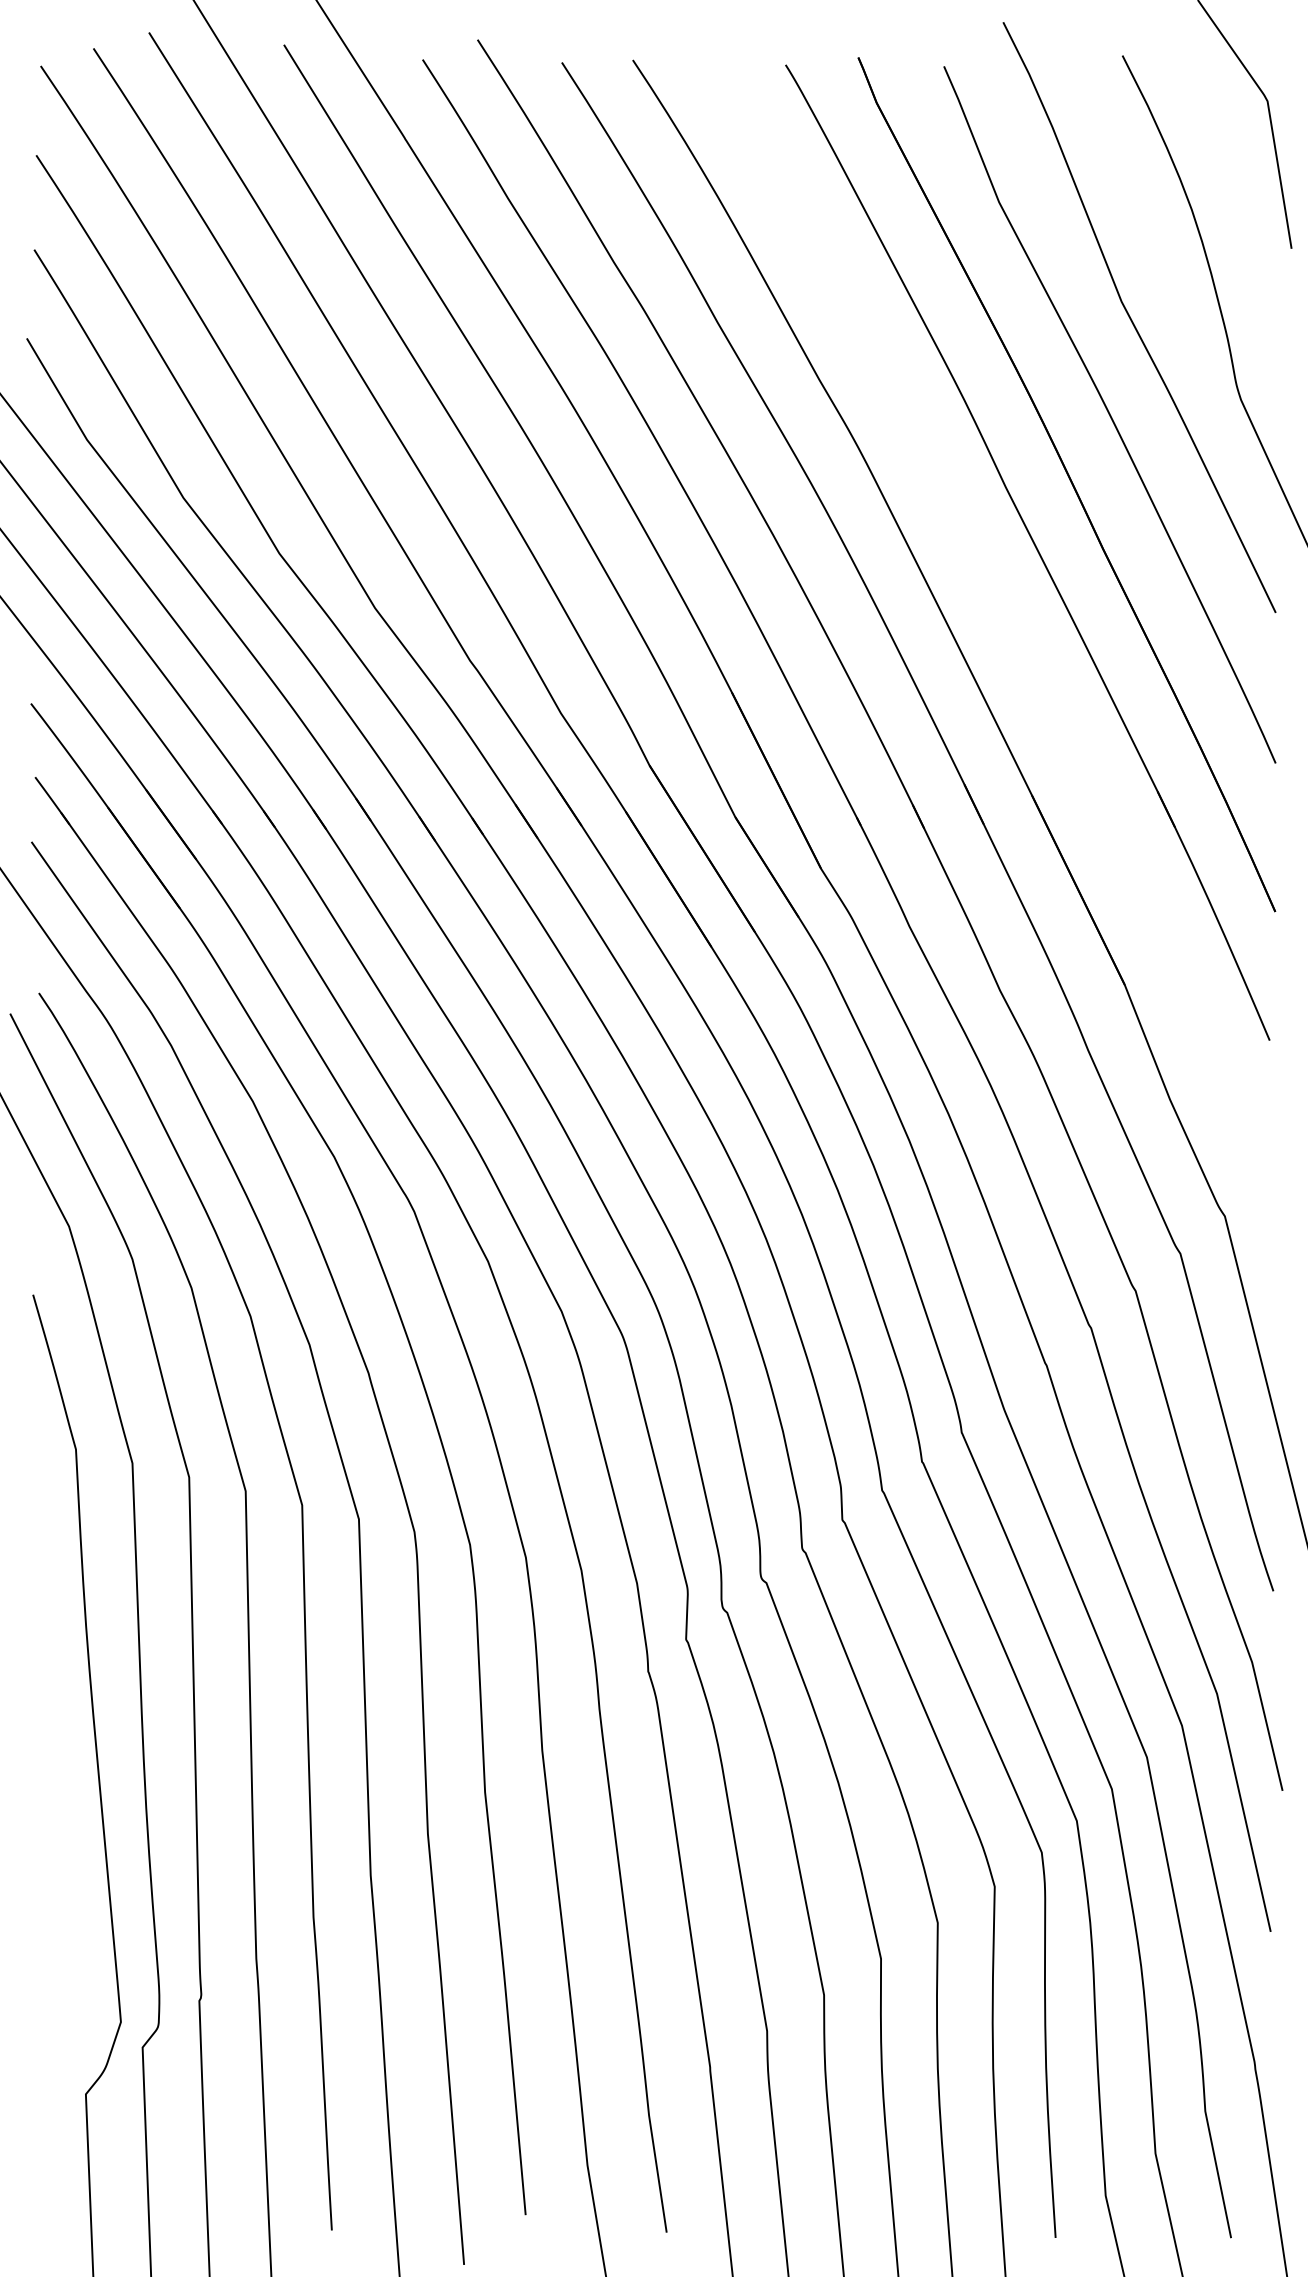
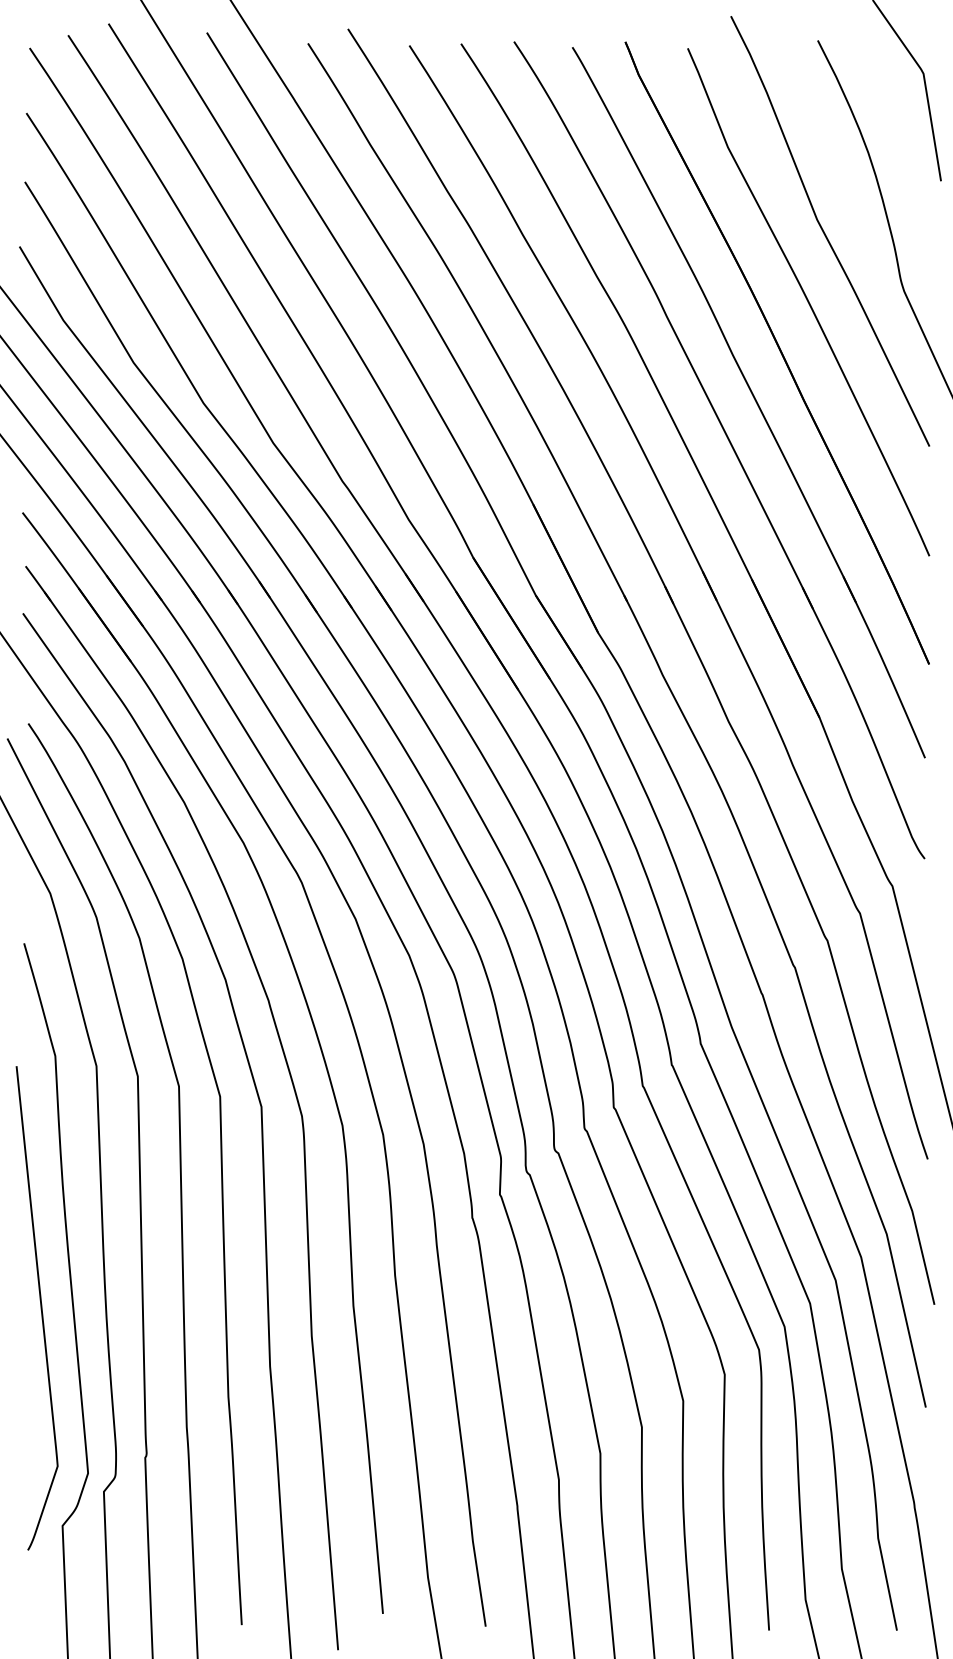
part: (1002, 610) -> (730, 444), added
curve: (55, 1792) -> (40, 1306), added

